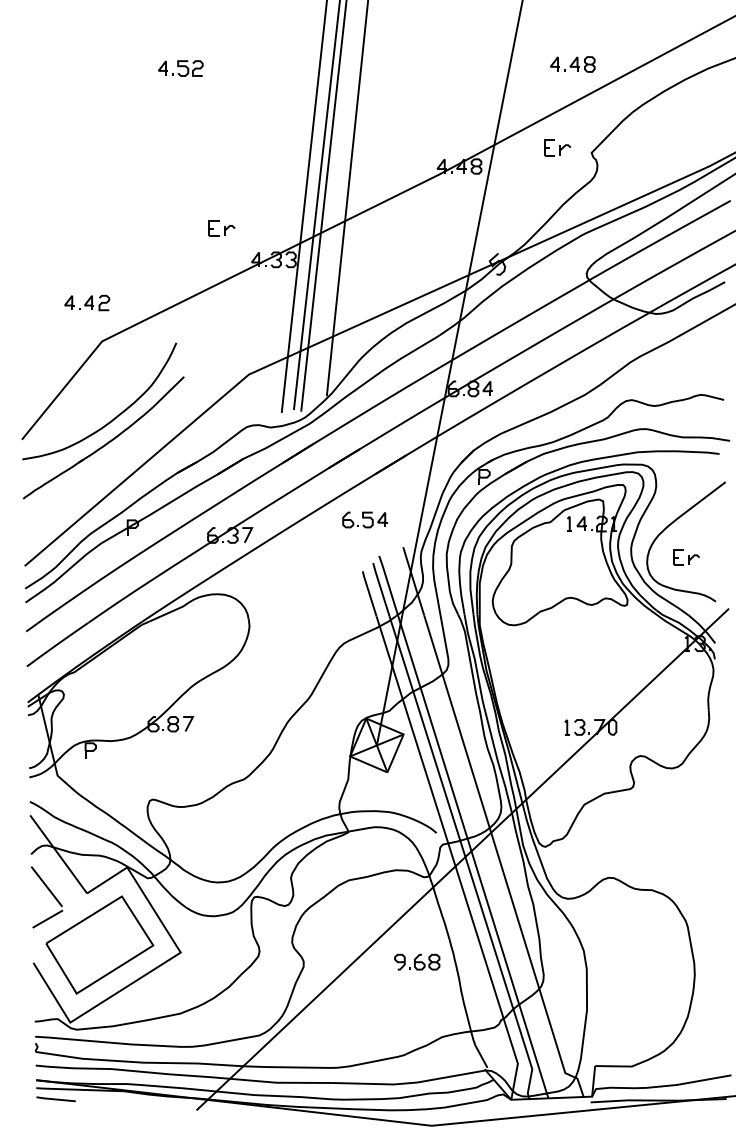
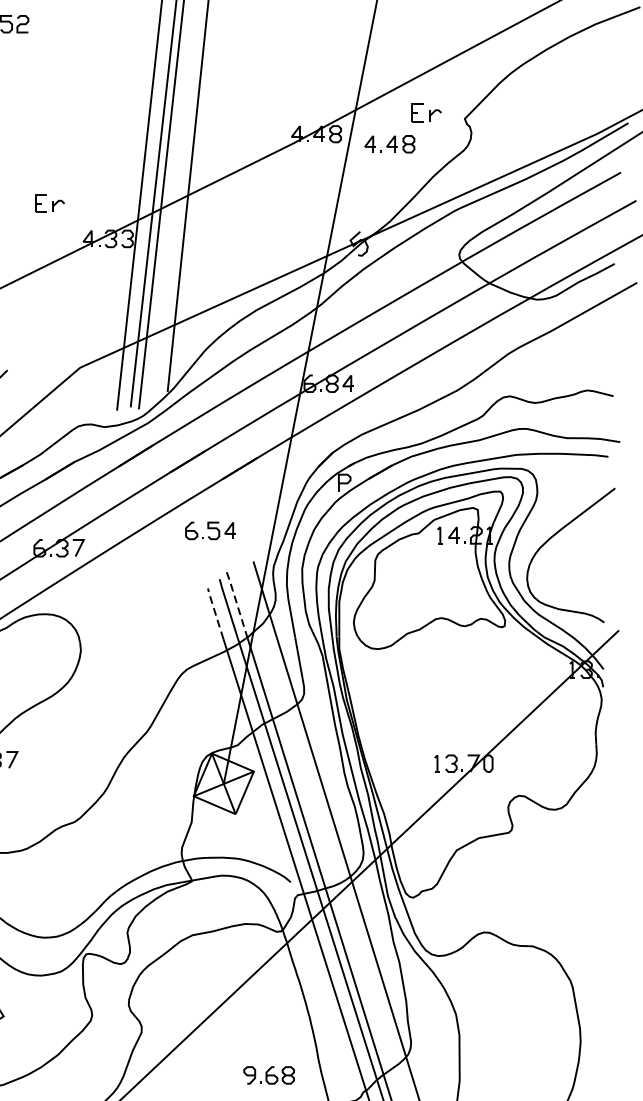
part: (572, 64) -> (389, 144), moved
part: (686, 557) -> (571, 572), removed
line: (388, 585) -> (236, 604), solid -> dashed
line: (369, 592) -> (215, 612), solid -> dashed
part: (417, 961) -> (269, 1074), moved

